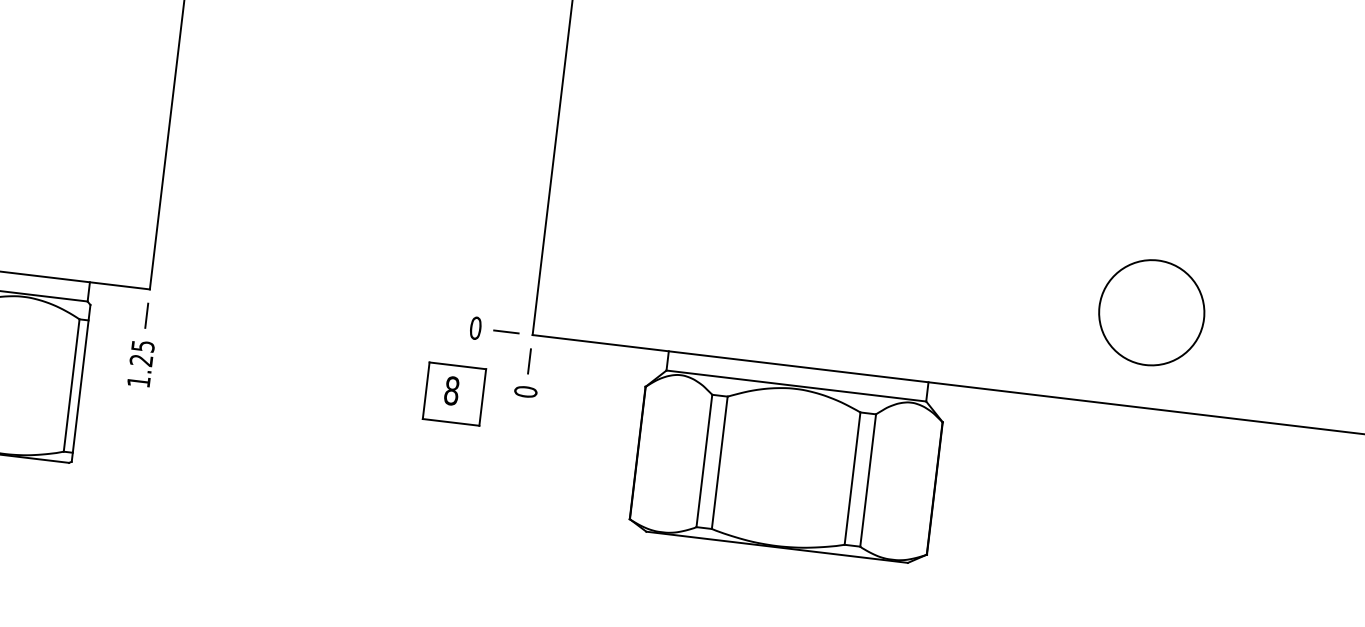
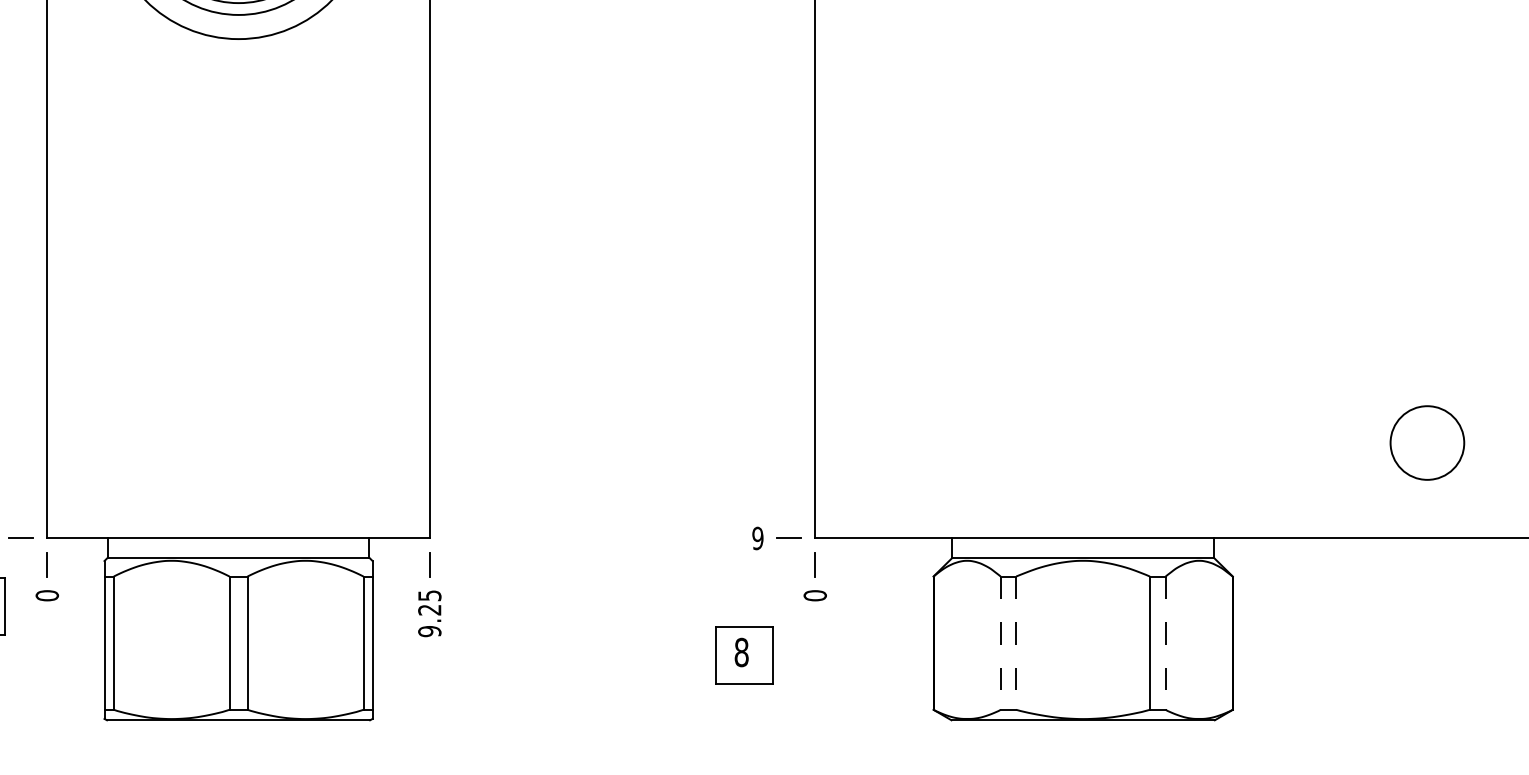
circle: (1151, 312) -> (1427, 442), size x0.7
text: (475, 328) -> (757, 538), 0 -> 9
text: (138, 381) -> (429, 631), 1.25 -> 9.25
part: (454, 394) -> (744, 655), moved
line: (704, 461) -> (1000, 643), solid -> dashed
line: (720, 463) -> (1016, 643), solid -> dashed
line: (867, 480) -> (1165, 643), solid -> dashed

